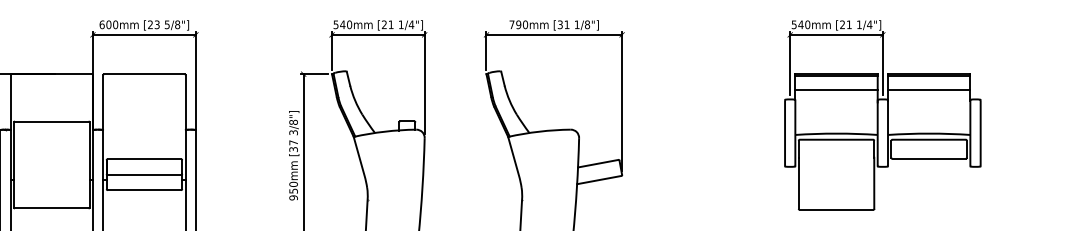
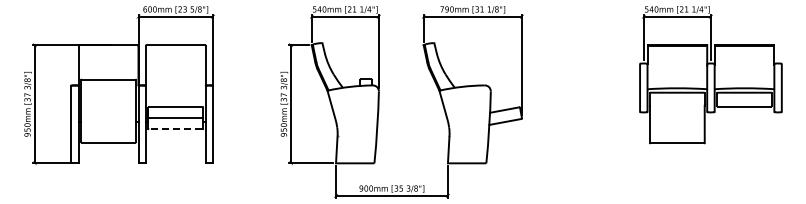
line: (836, 89) -> (677, 56), removed
line: (929, 89) -> (744, 56), removed
line: (143, 190) -> (175, 129), solid -> dashed

